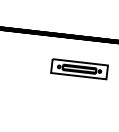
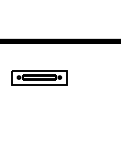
part: (79, 69) -> (39, 77), moved

